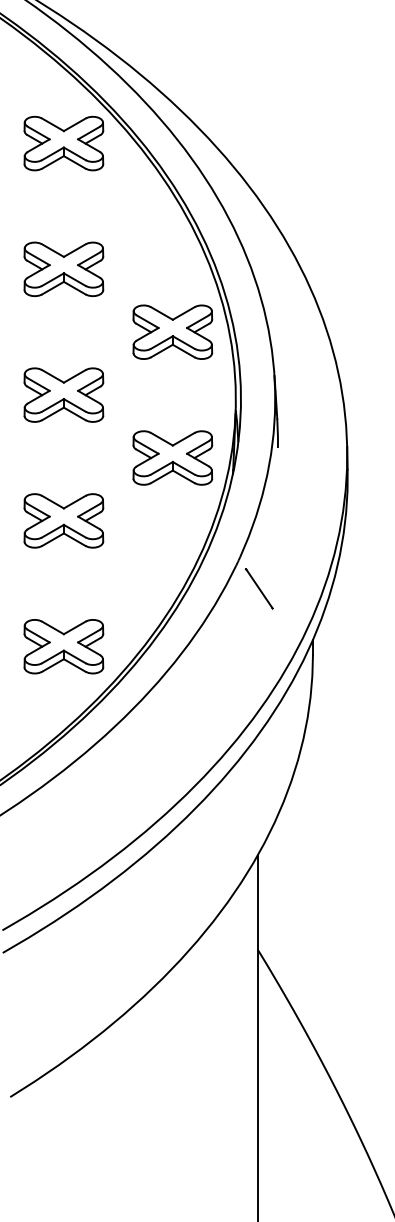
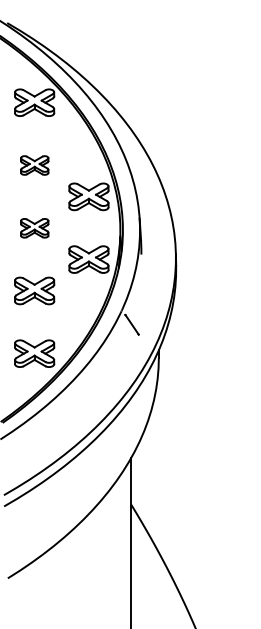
part: (63, 269) -> (34, 165), size x0.7
part: (63, 395) -> (34, 228), size x0.7

